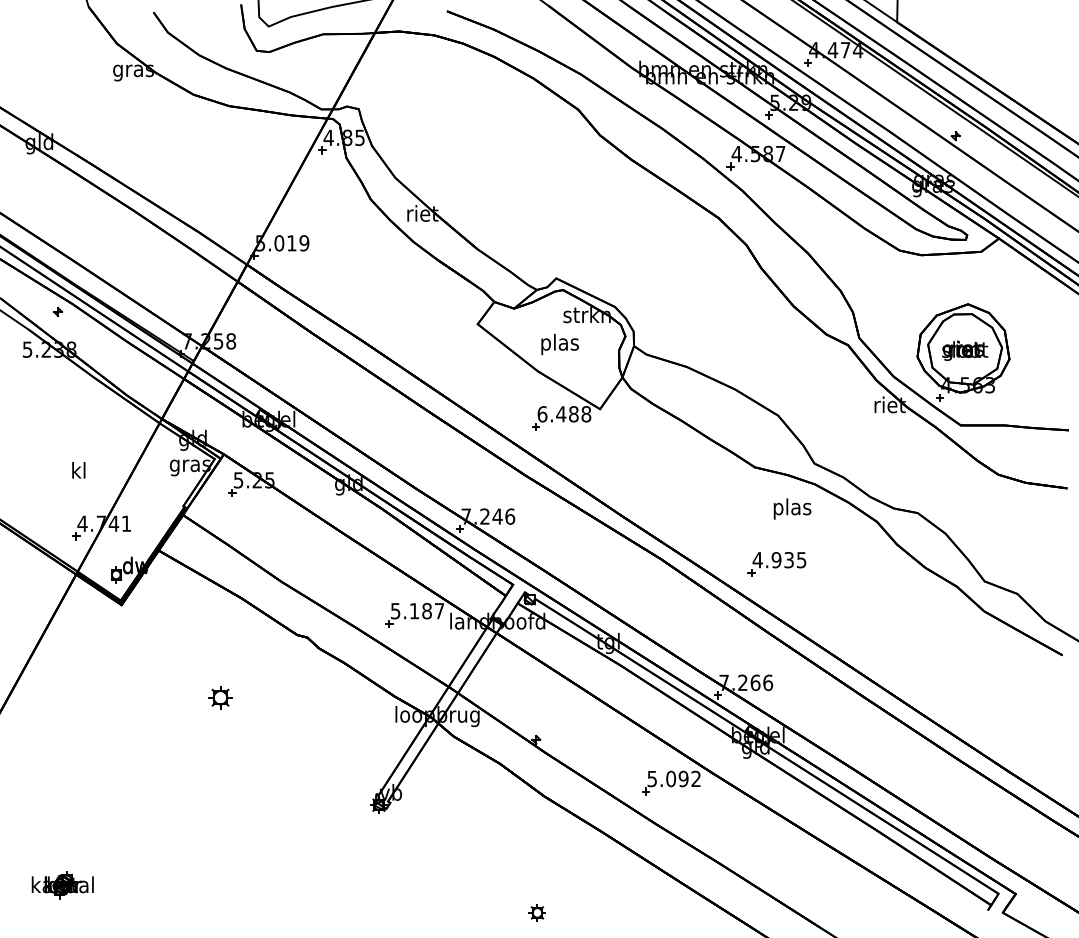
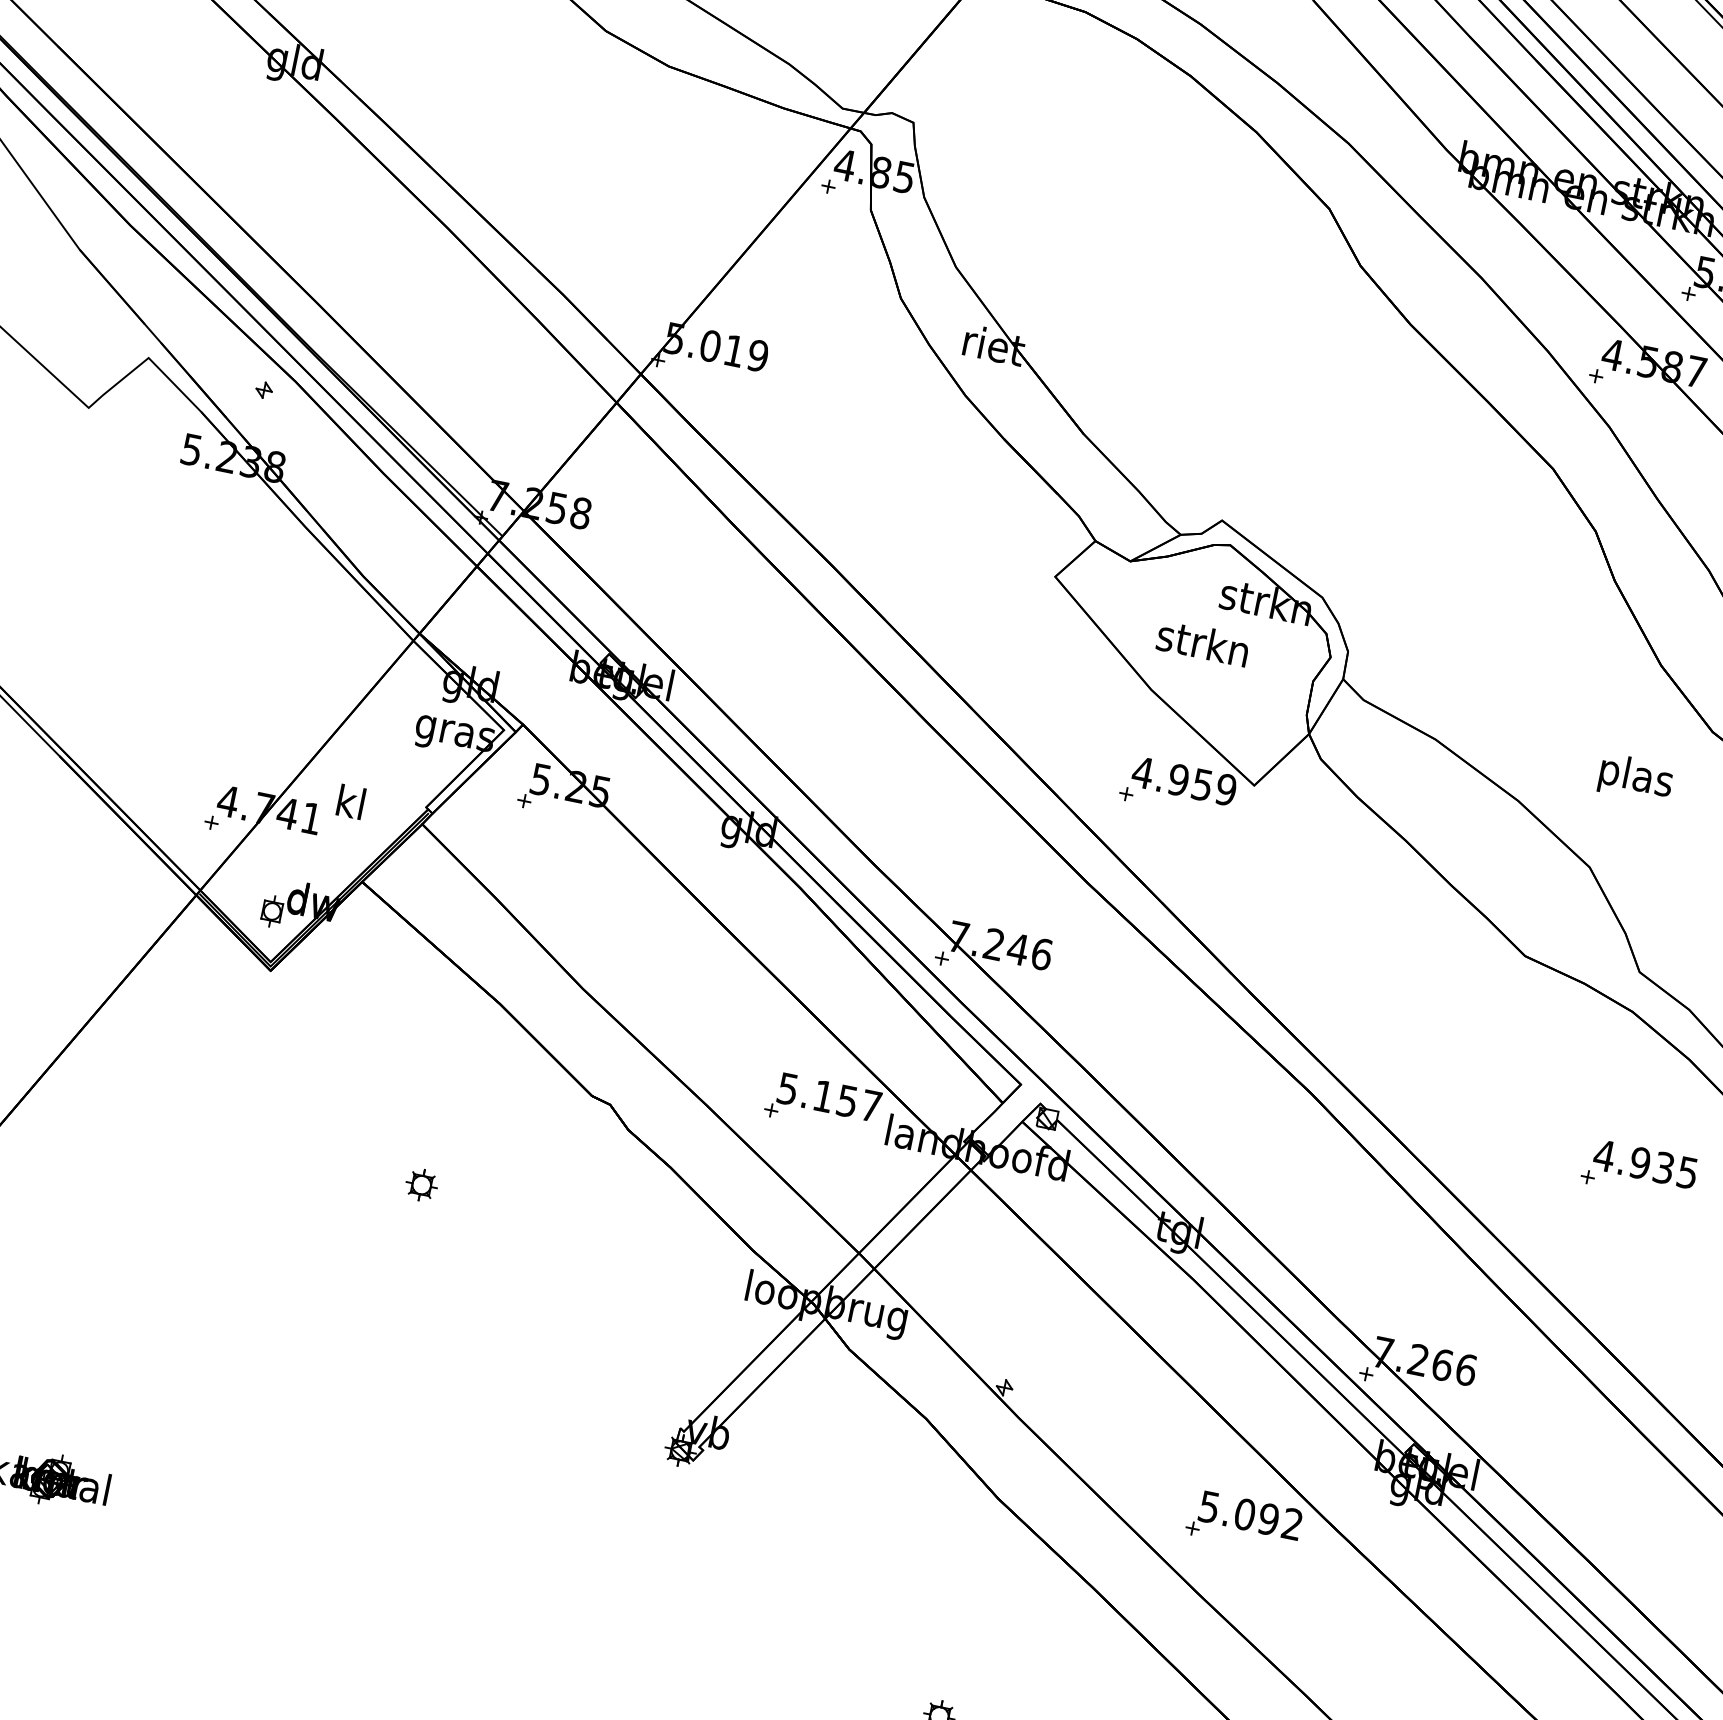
text: (559, 344) -> (1202, 647), plas -> strkn
text: (564, 414) -> (1184, 781), 6.488 -> 4.959
text: (78, 470) -> (350, 802), moved
text: (792, 508) -> (1636, 777), moved
part: (776, 564) -> (1638, 1171), moved
text: (426, 611) -> (846, 1101), 5.187 -> 5.157
part: (219, 697) -> (420, 1184), size x0.71

